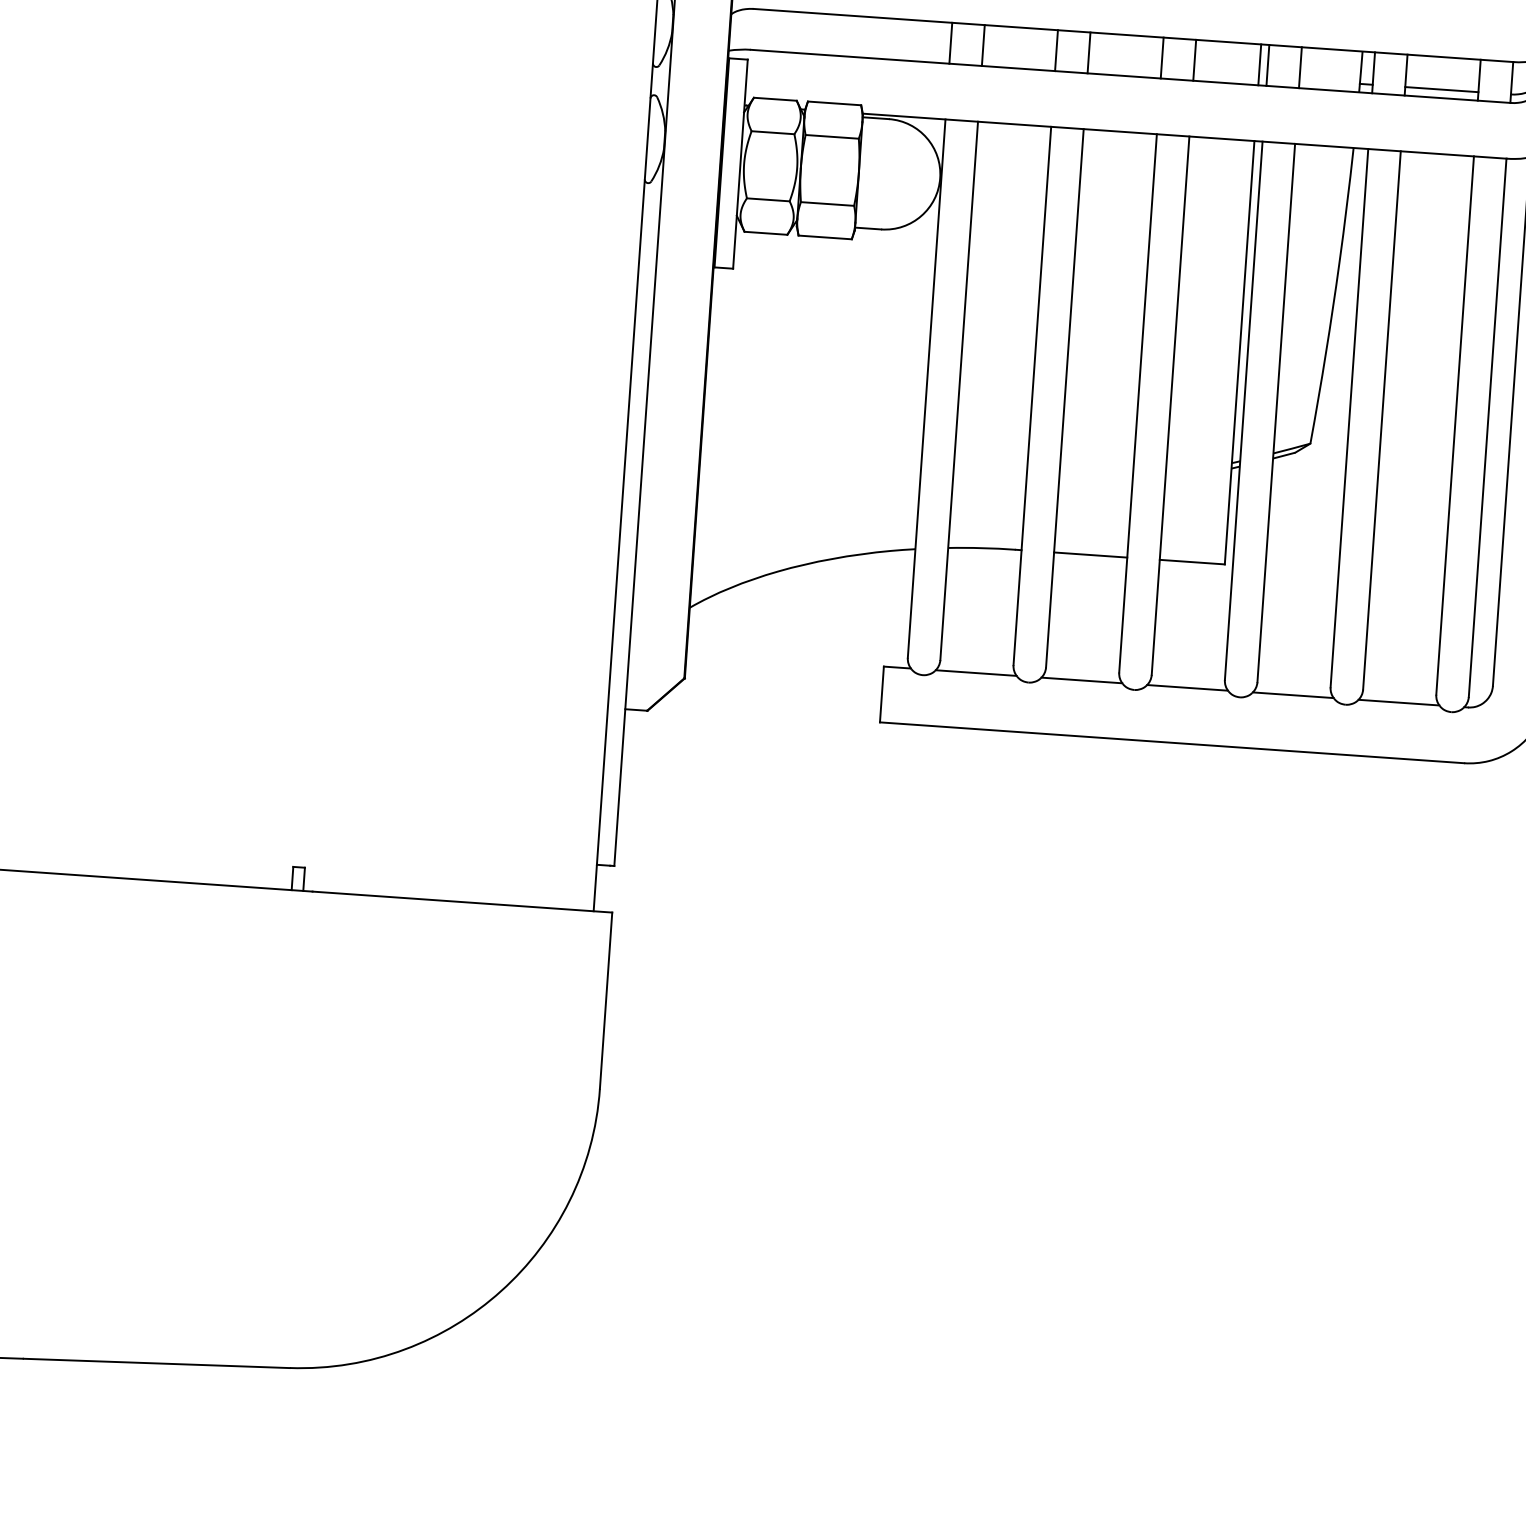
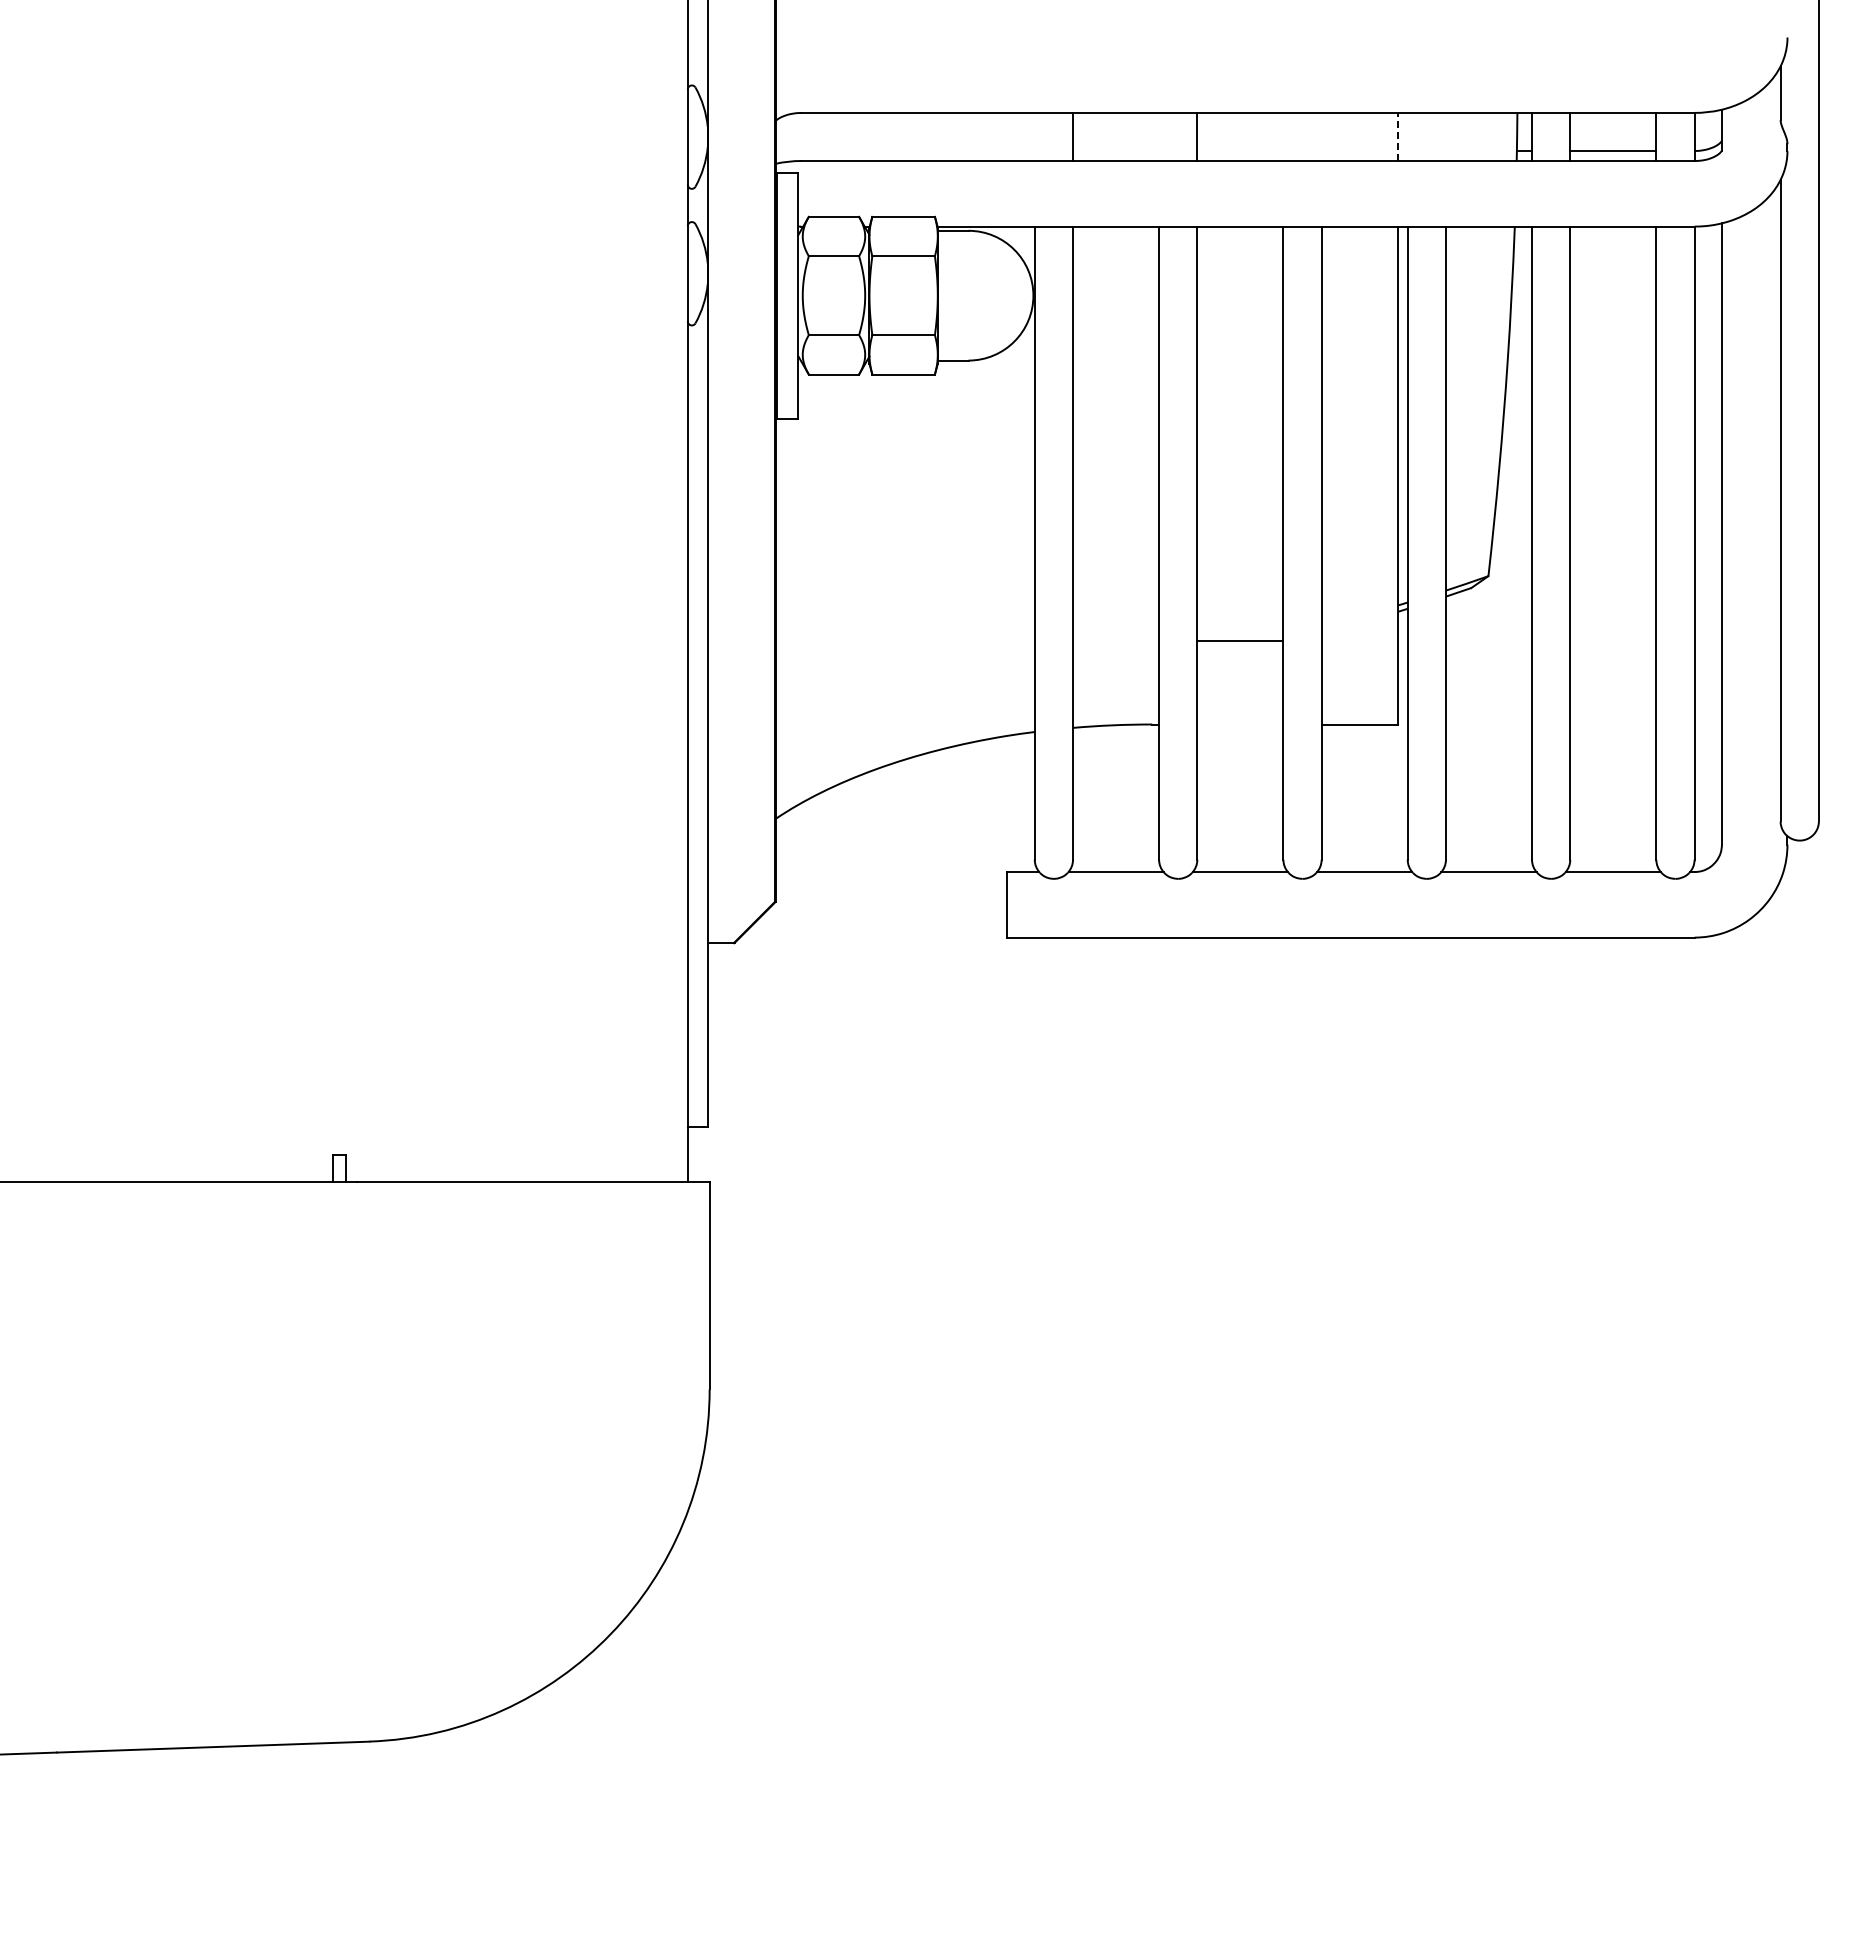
line: (950, 42) -> (1034, 136), removed
line: (1056, 50) -> (1159, 136), removed
line: (1162, 57) -> (1283, 136), removed
line: (1194, 59) -> (1321, 136), removed
line: (1260, 64) -> (1398, 136), solid -> dashed
line: (1267, 65) -> (1407, 136), removed
line: (1300, 67) -> (1445, 136), removed
line: (1090, 555) -> (1240, 640), moved

